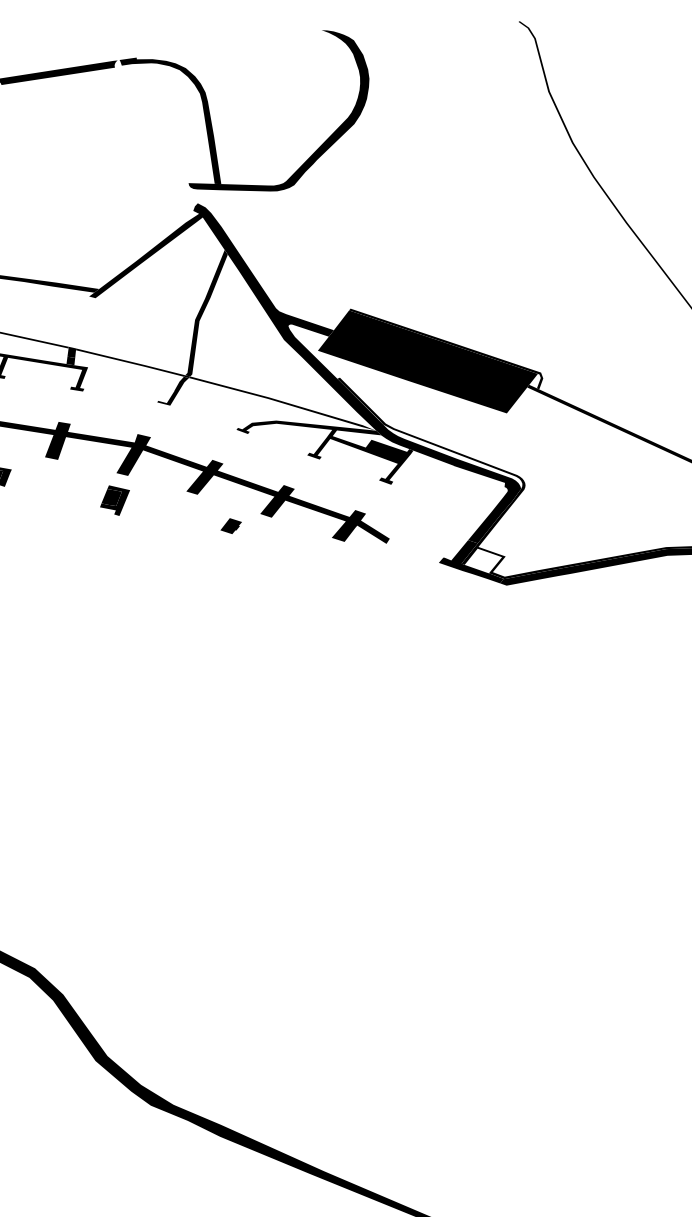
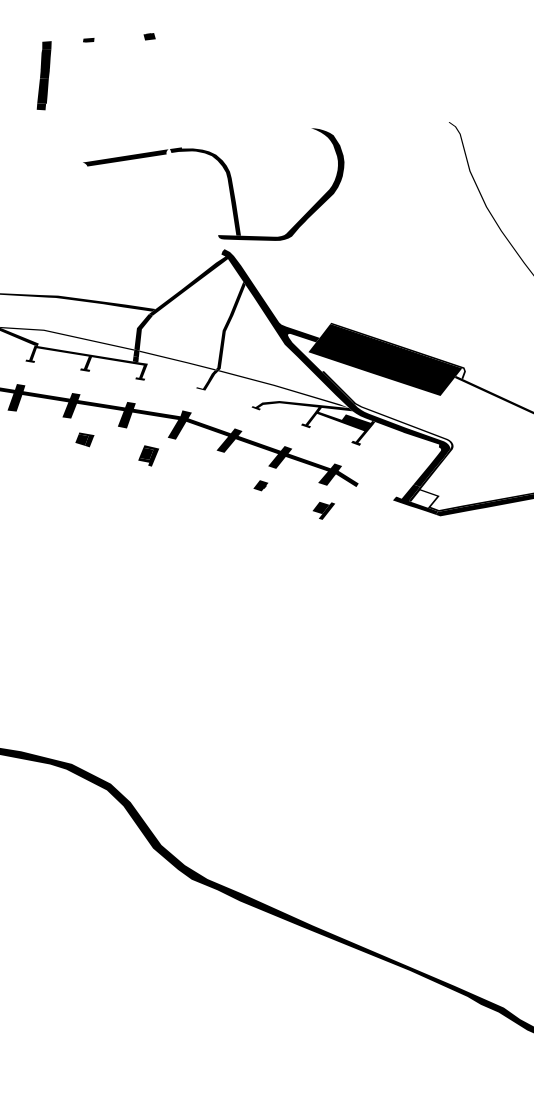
fill: (81, 322) -> (143, 332), added
part: (114, 500) -> (148, 455), moved
part: (230, 525) -> (260, 485), moved
part: (339, 577) -> (323, 510), added

